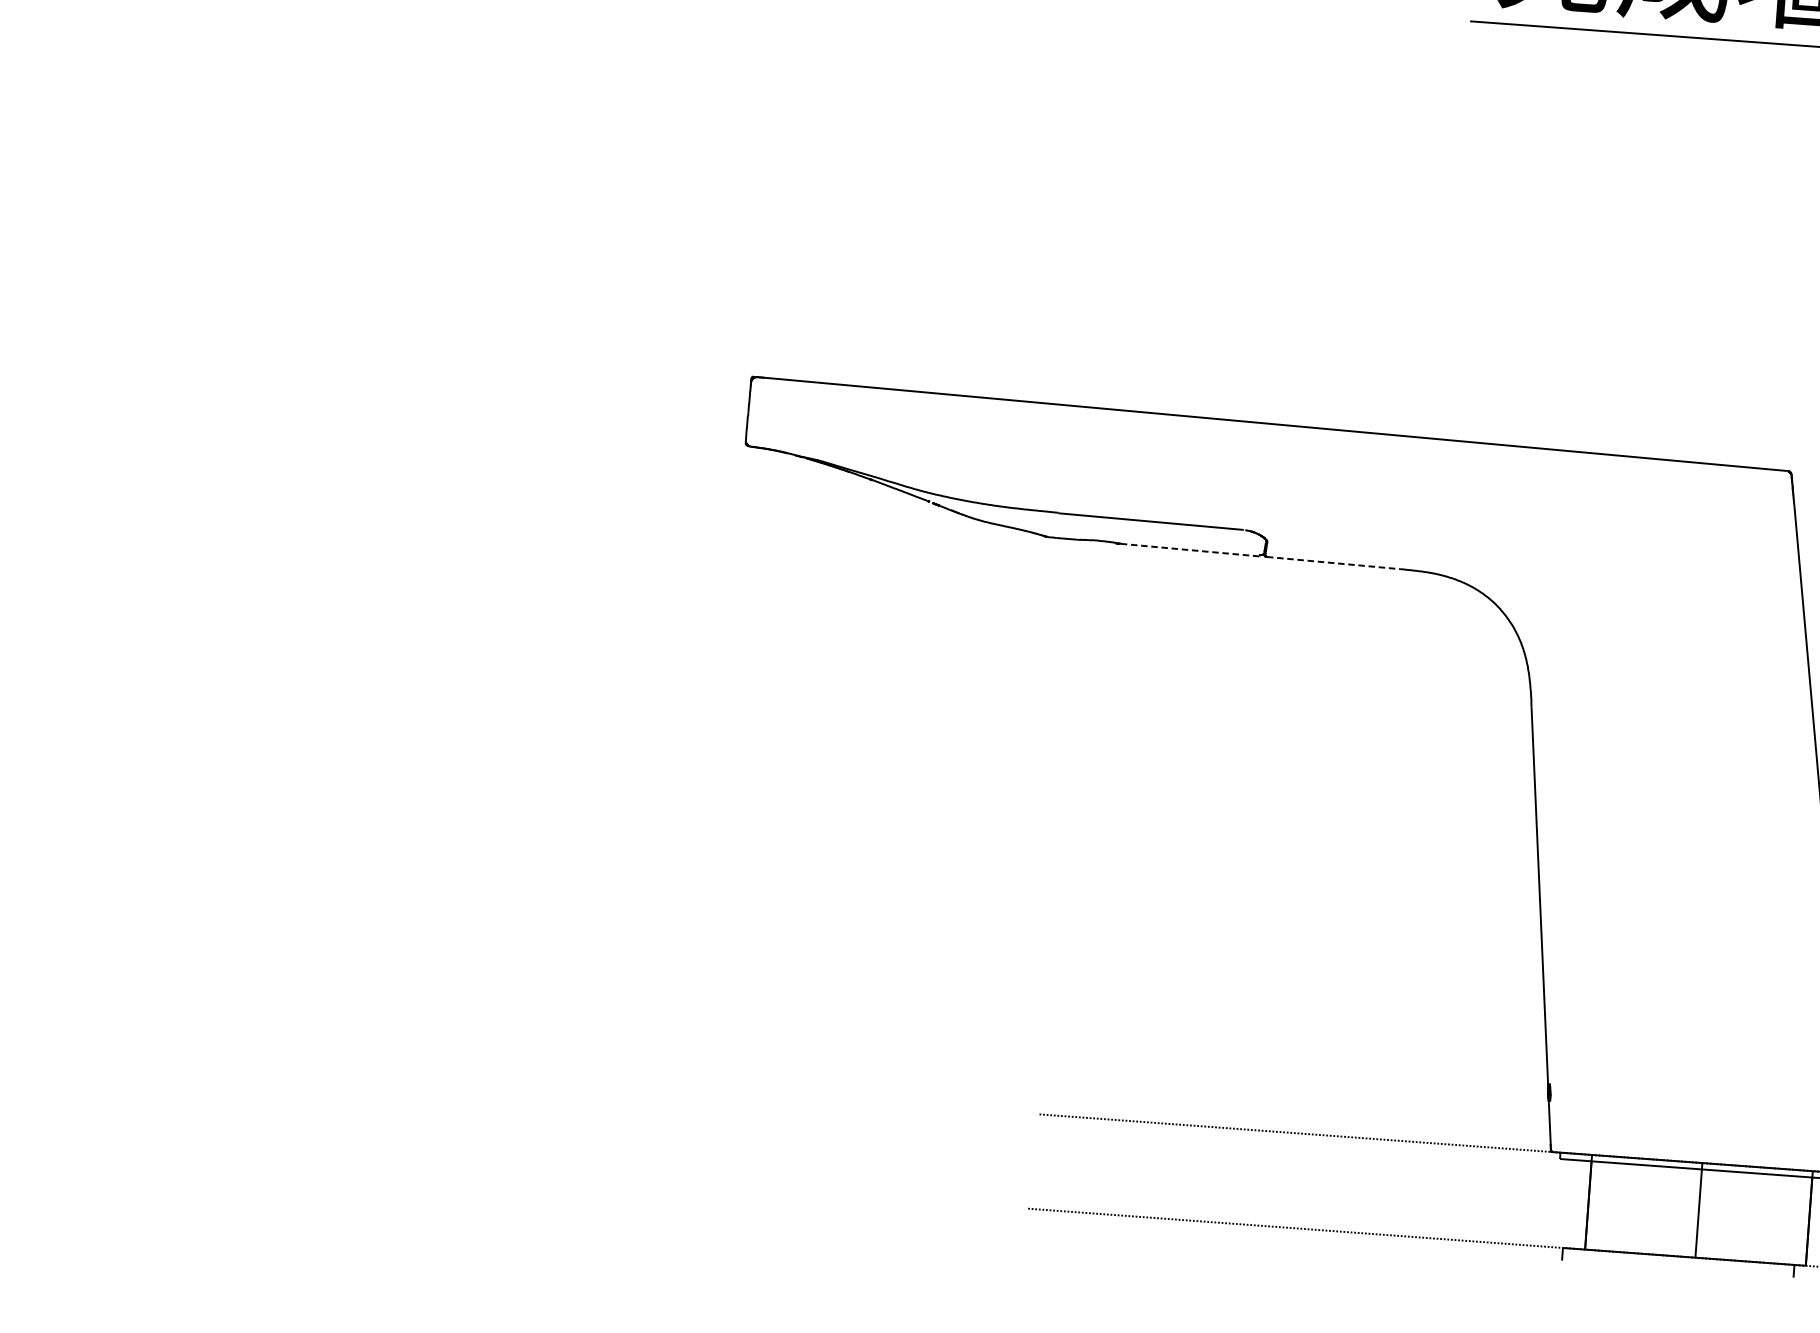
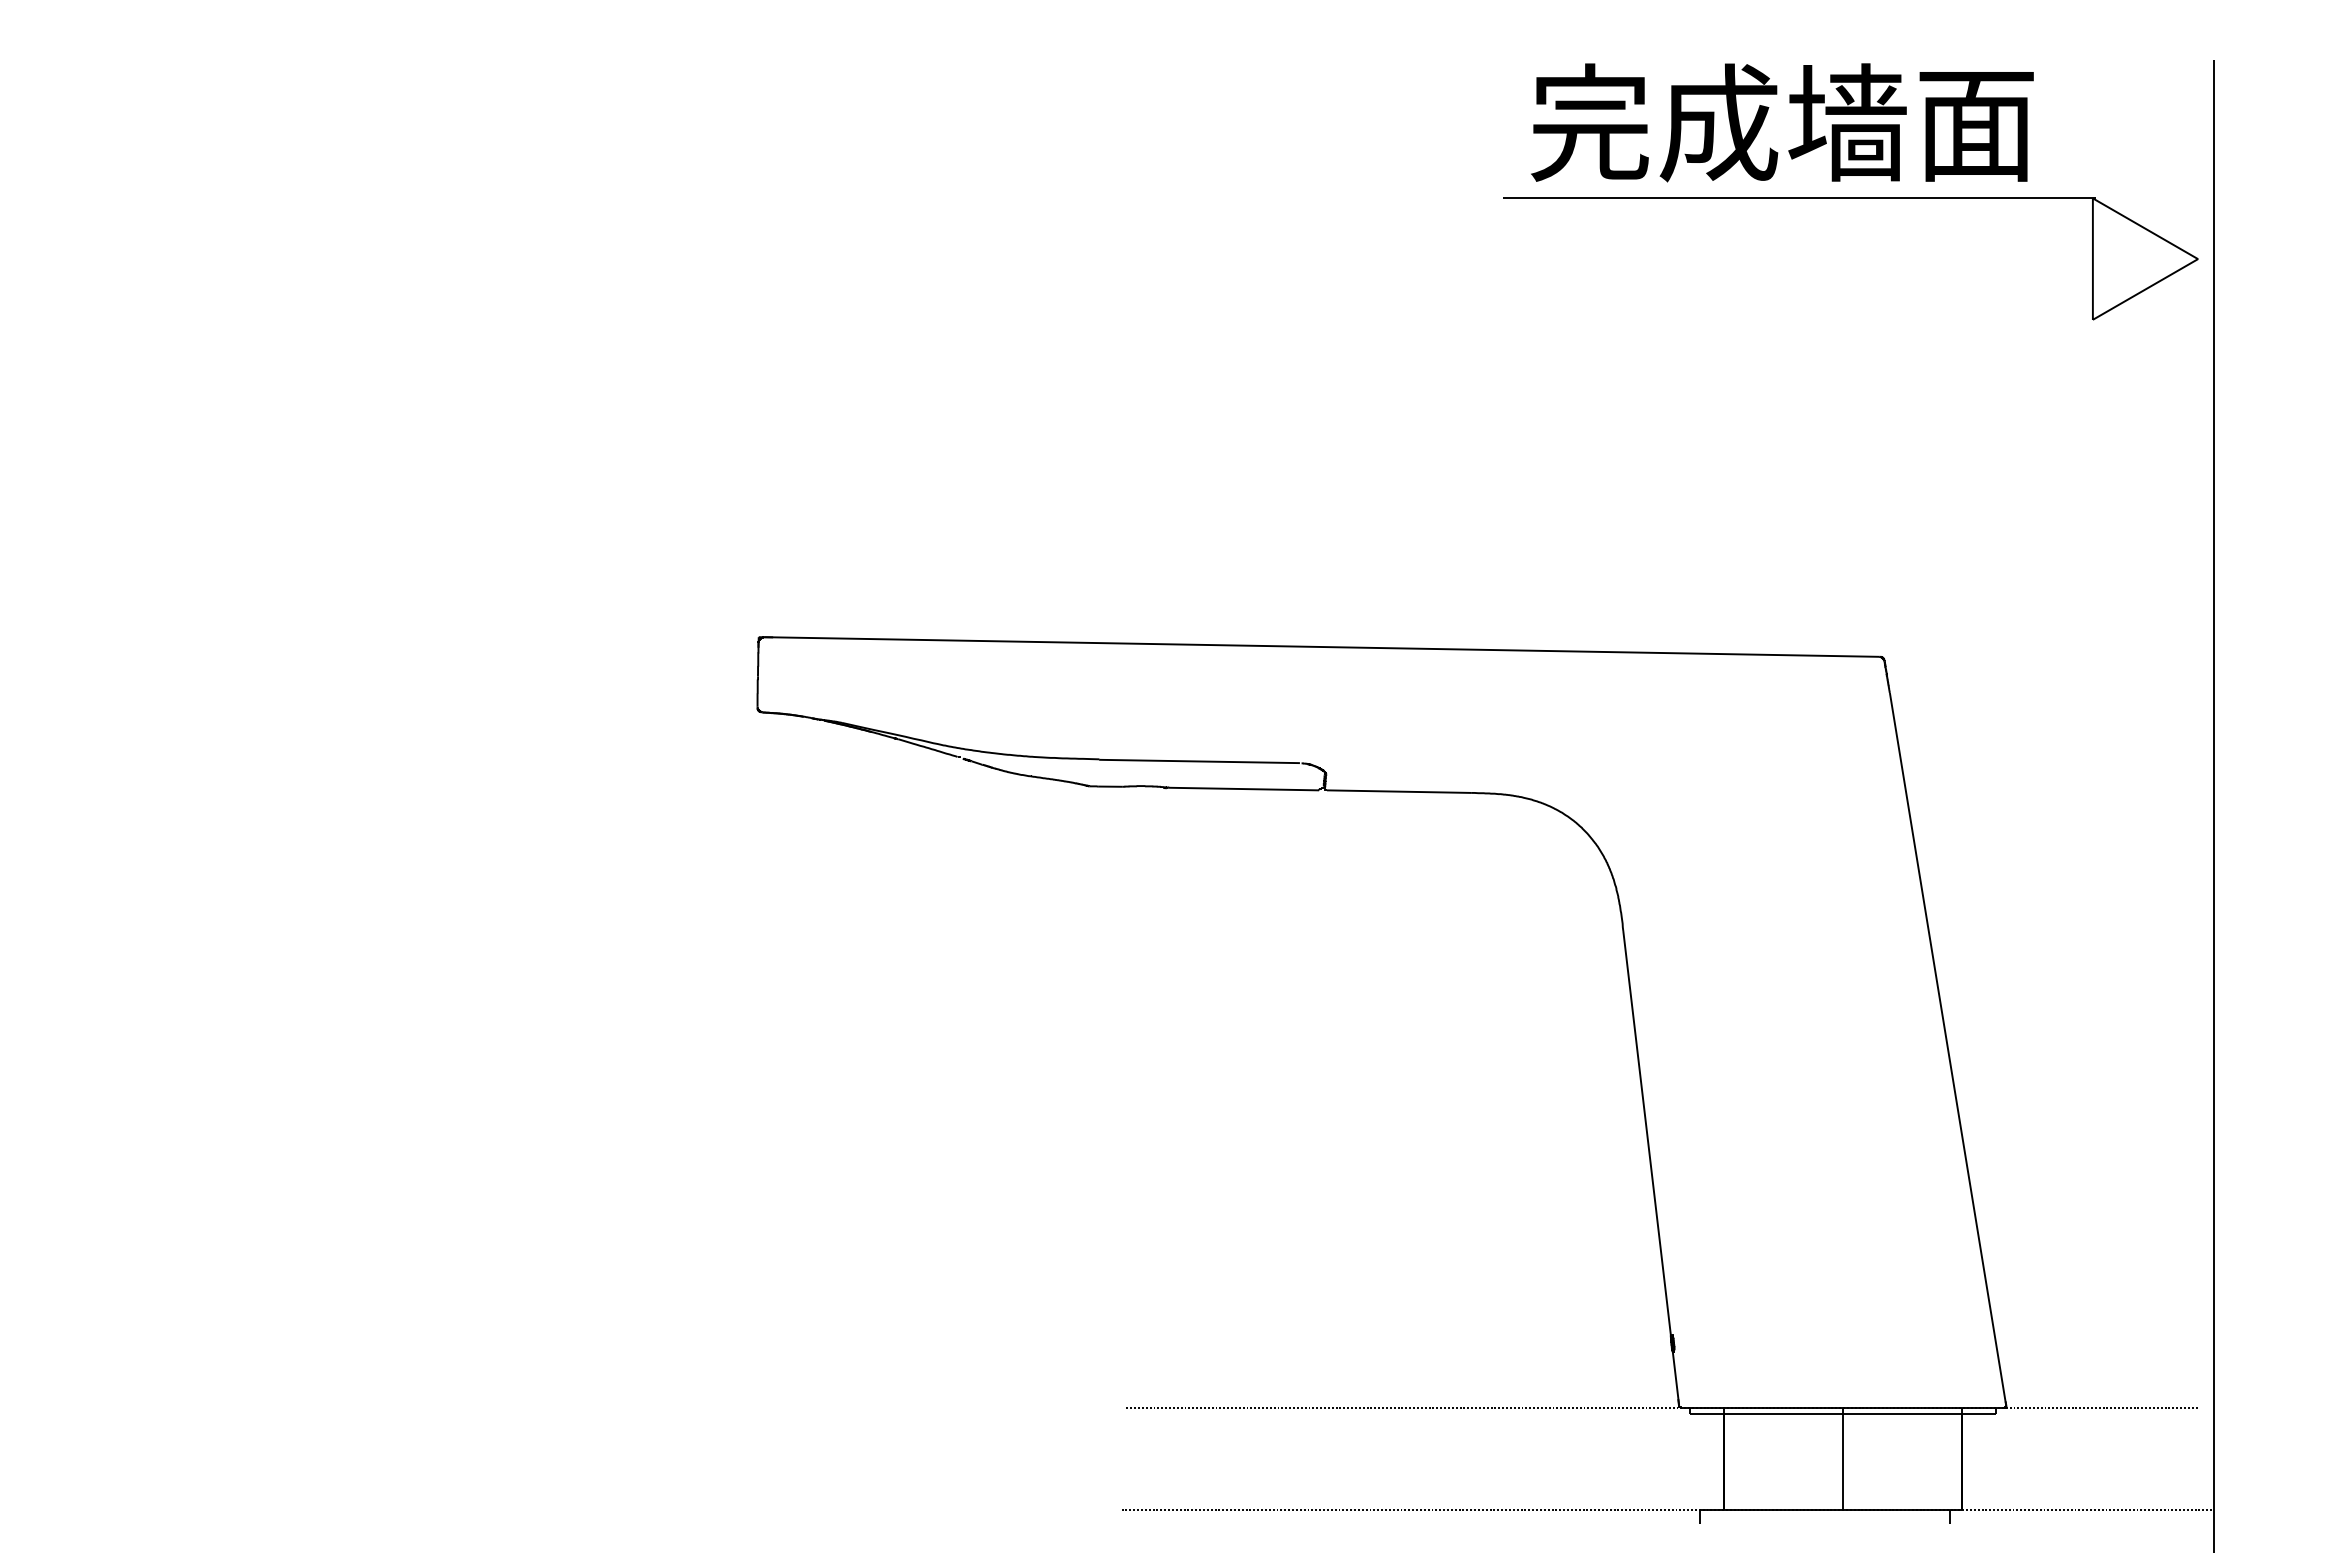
line: (1190, 550) -> (1244, 789), dashed -> solid
line: (1333, 562) -> (1399, 791), dashed -> solid

